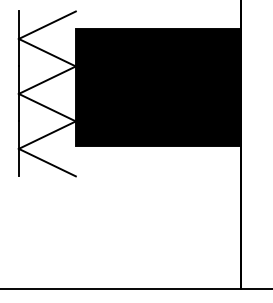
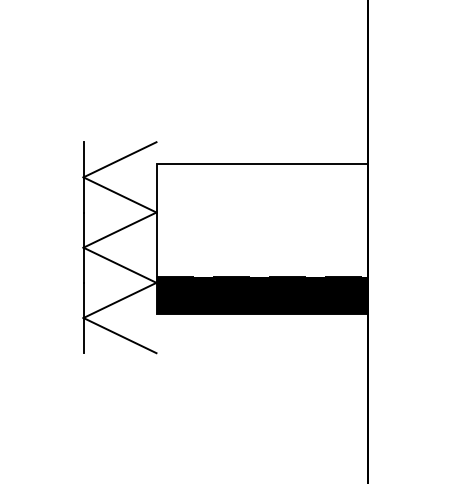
fill: (157, 72) -> (261, 220), removed

